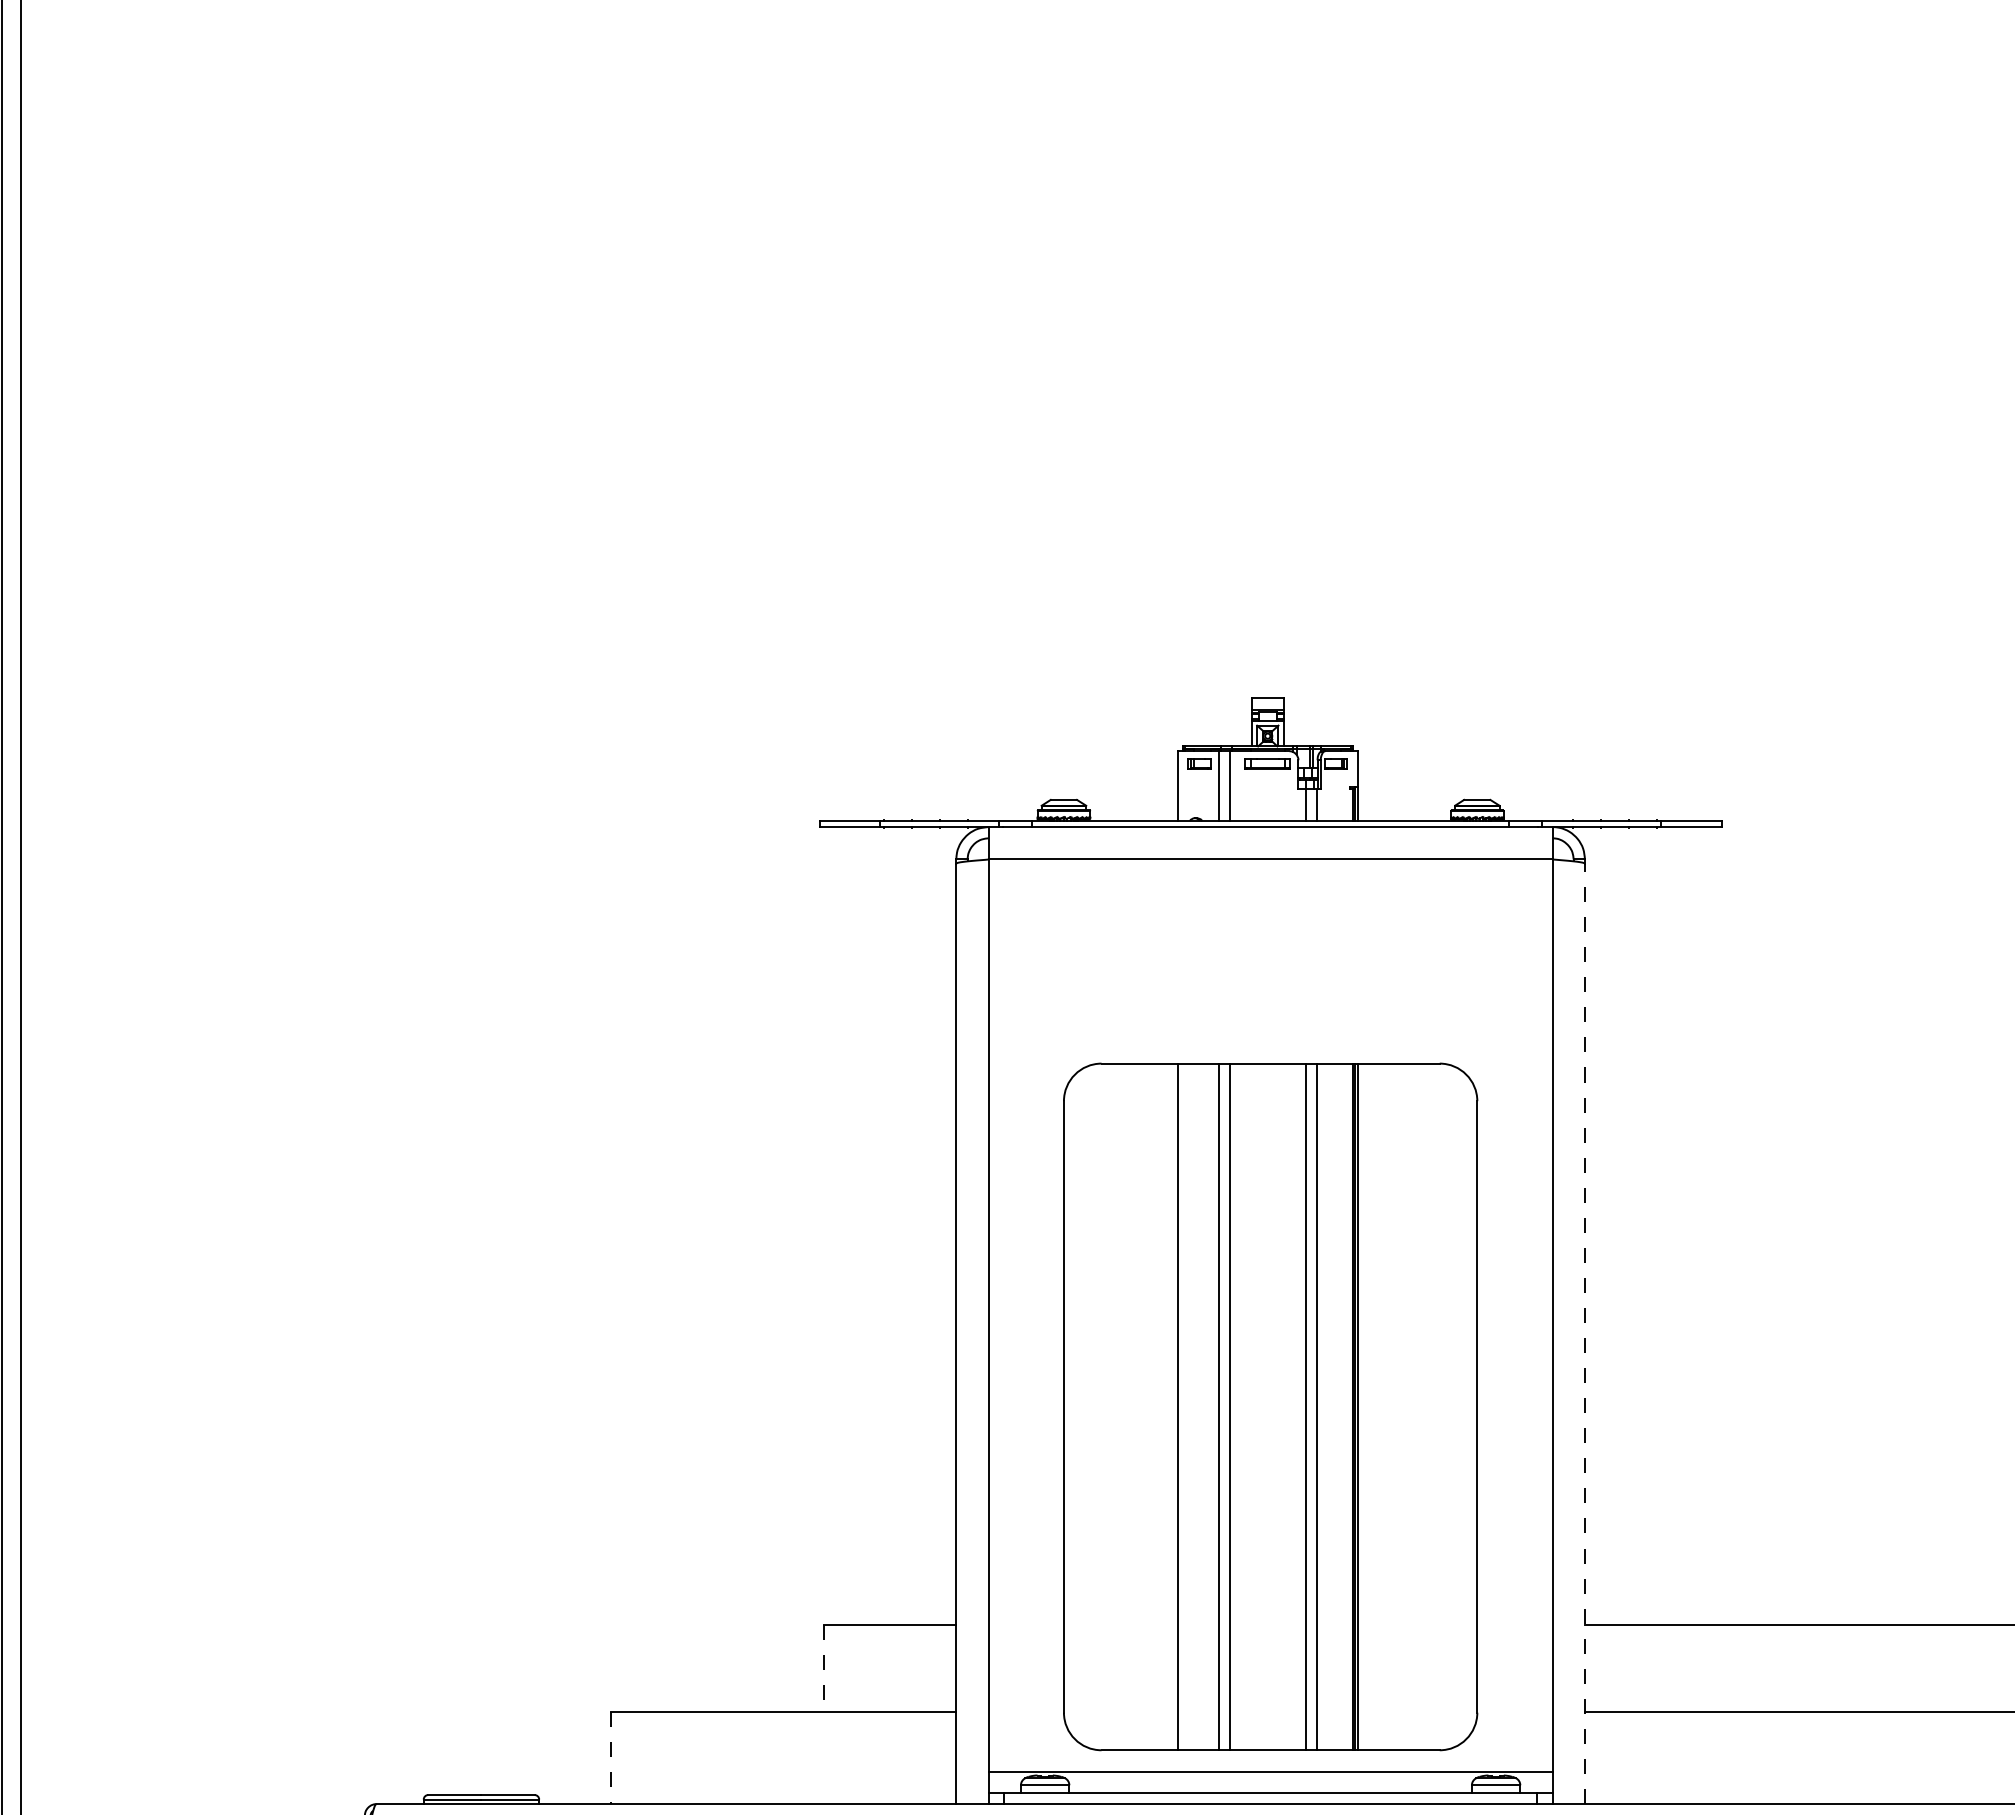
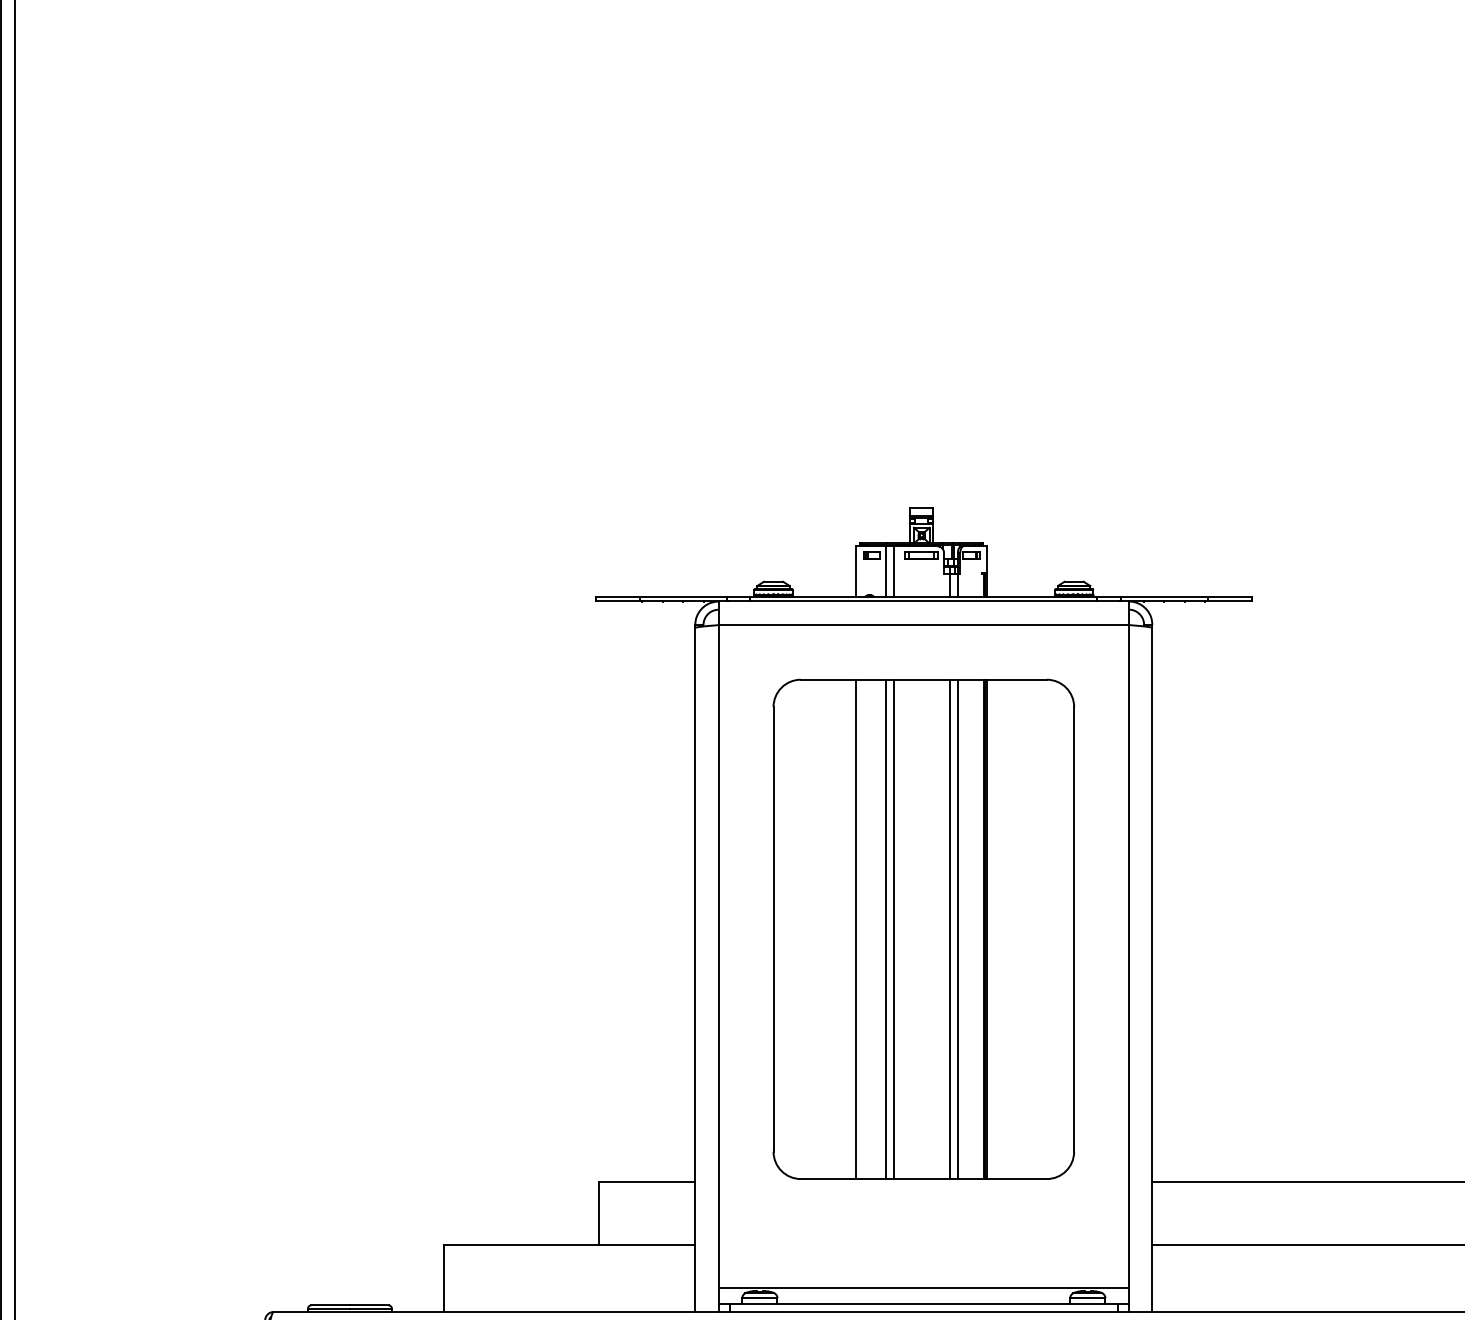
line: (1584, 1333) -> (1152, 969), dashed -> solid
part: (1270, 1406) -> (923, 929), moved
line: (823, 1669) -> (598, 1214), dashed -> solid
line: (610, 1758) -> (443, 1278), dashed -> solid

